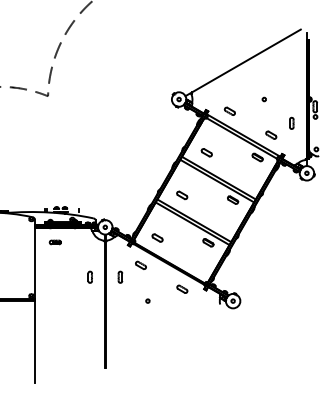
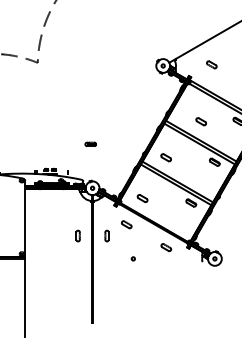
part: (229, 110) -> (211, 64), moved
part: (206, 152) -> (200, 121), moved
part: (54, 242) -> (89, 144), moved

